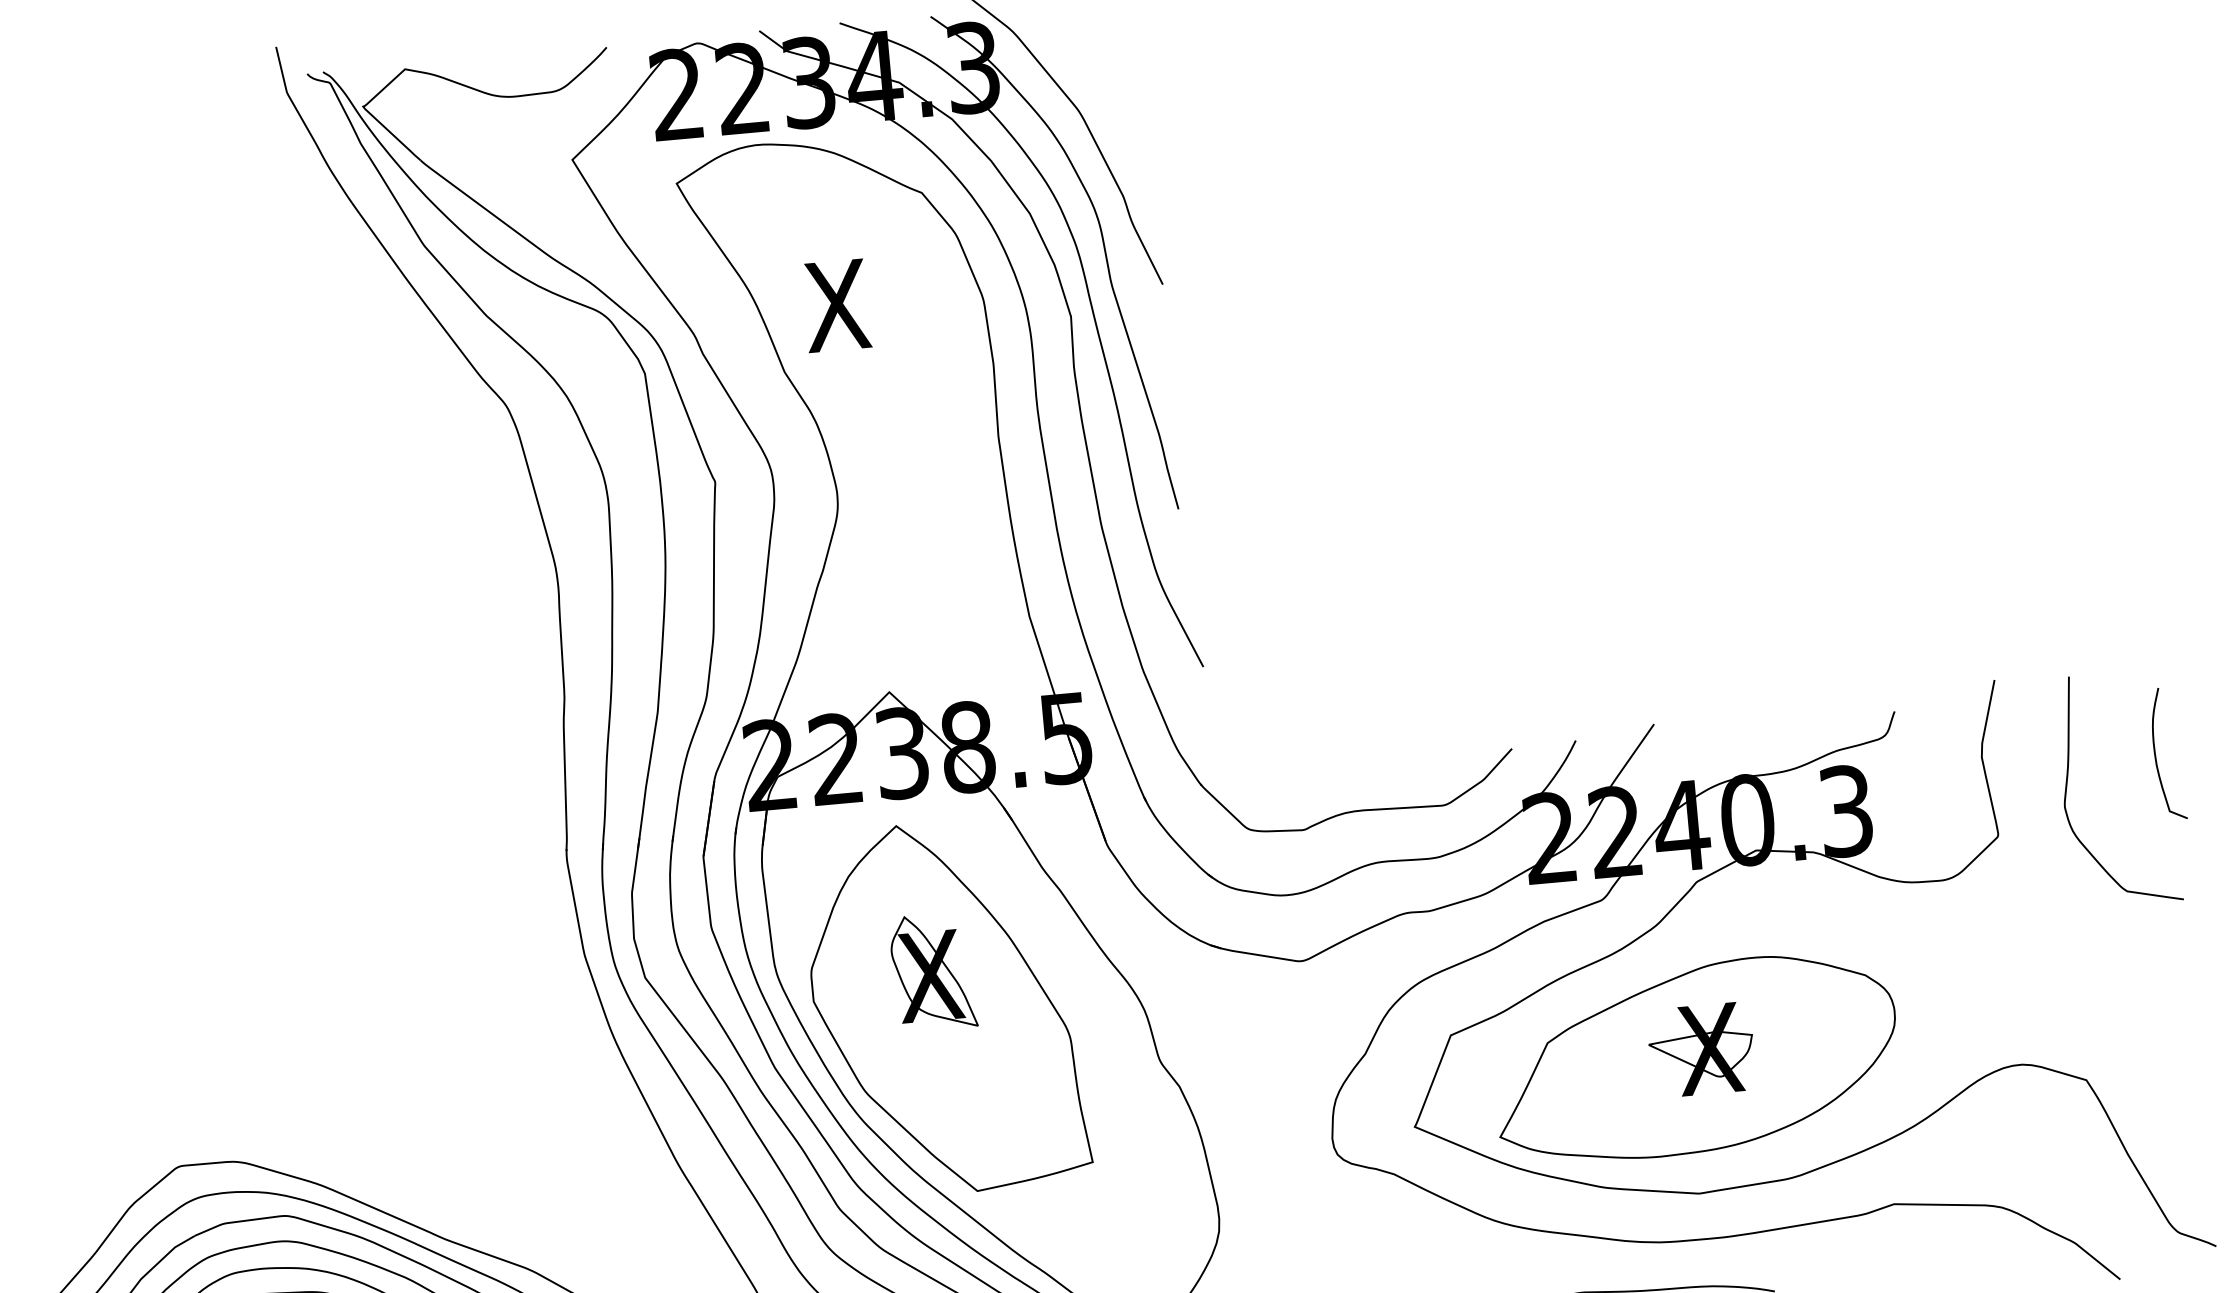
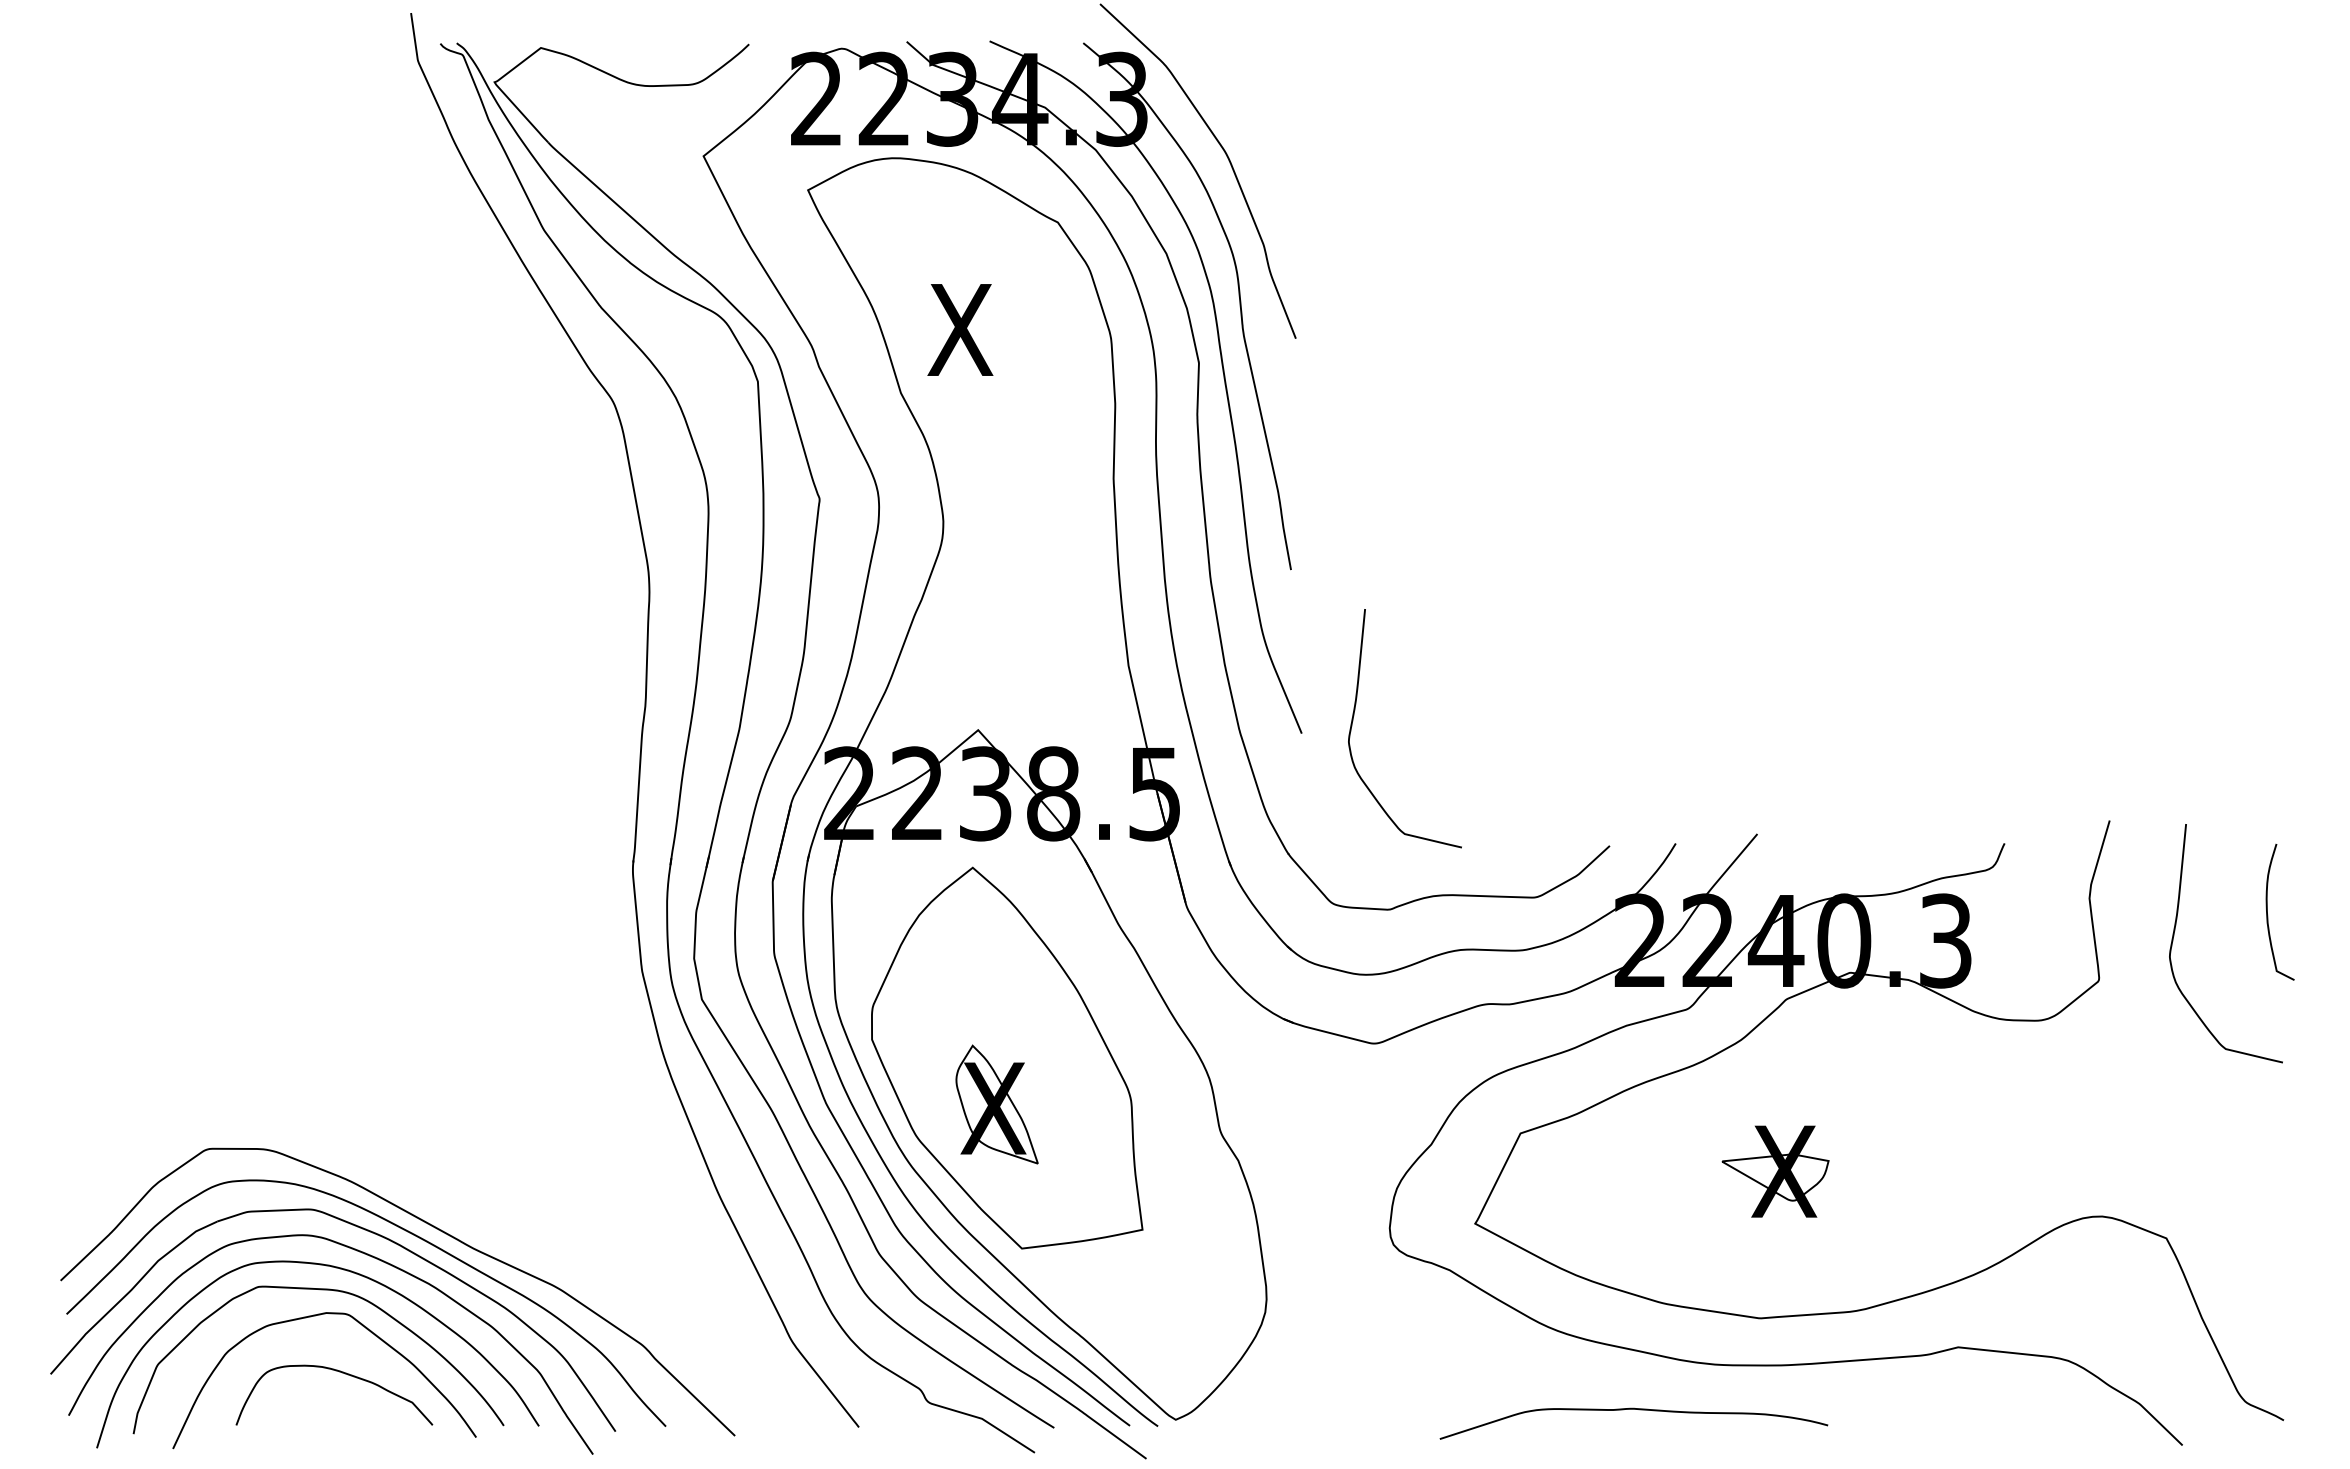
curve: (1252, 650) -> (1353, 721), added
part: (932, 972) -> (996, 1104), moved
part: (1695, 1058) -> (1768, 1179), removed

